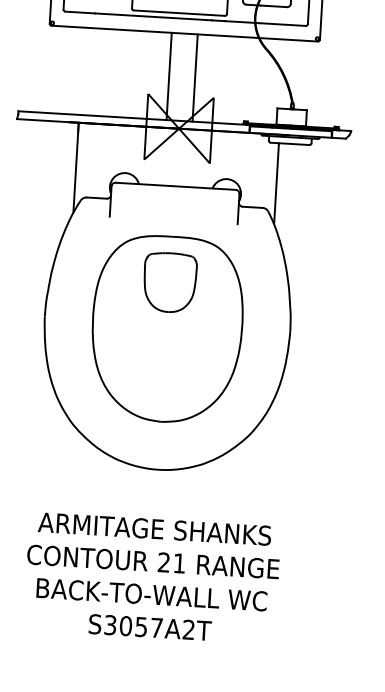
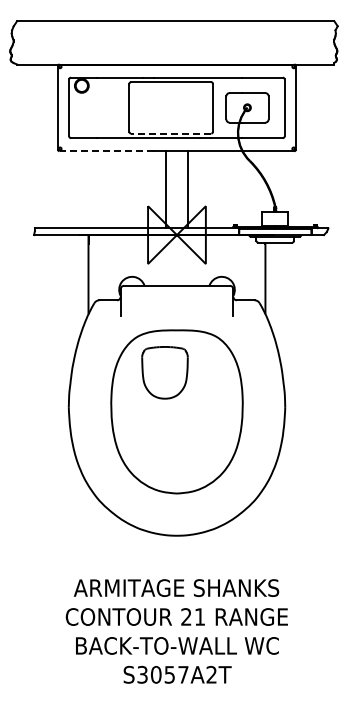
line: (178, 13) -> (170, 133), solid -> dashed
line: (104, 29) -> (106, 151), solid -> dashed
part: (169, 282) -> (164, 372), moved

